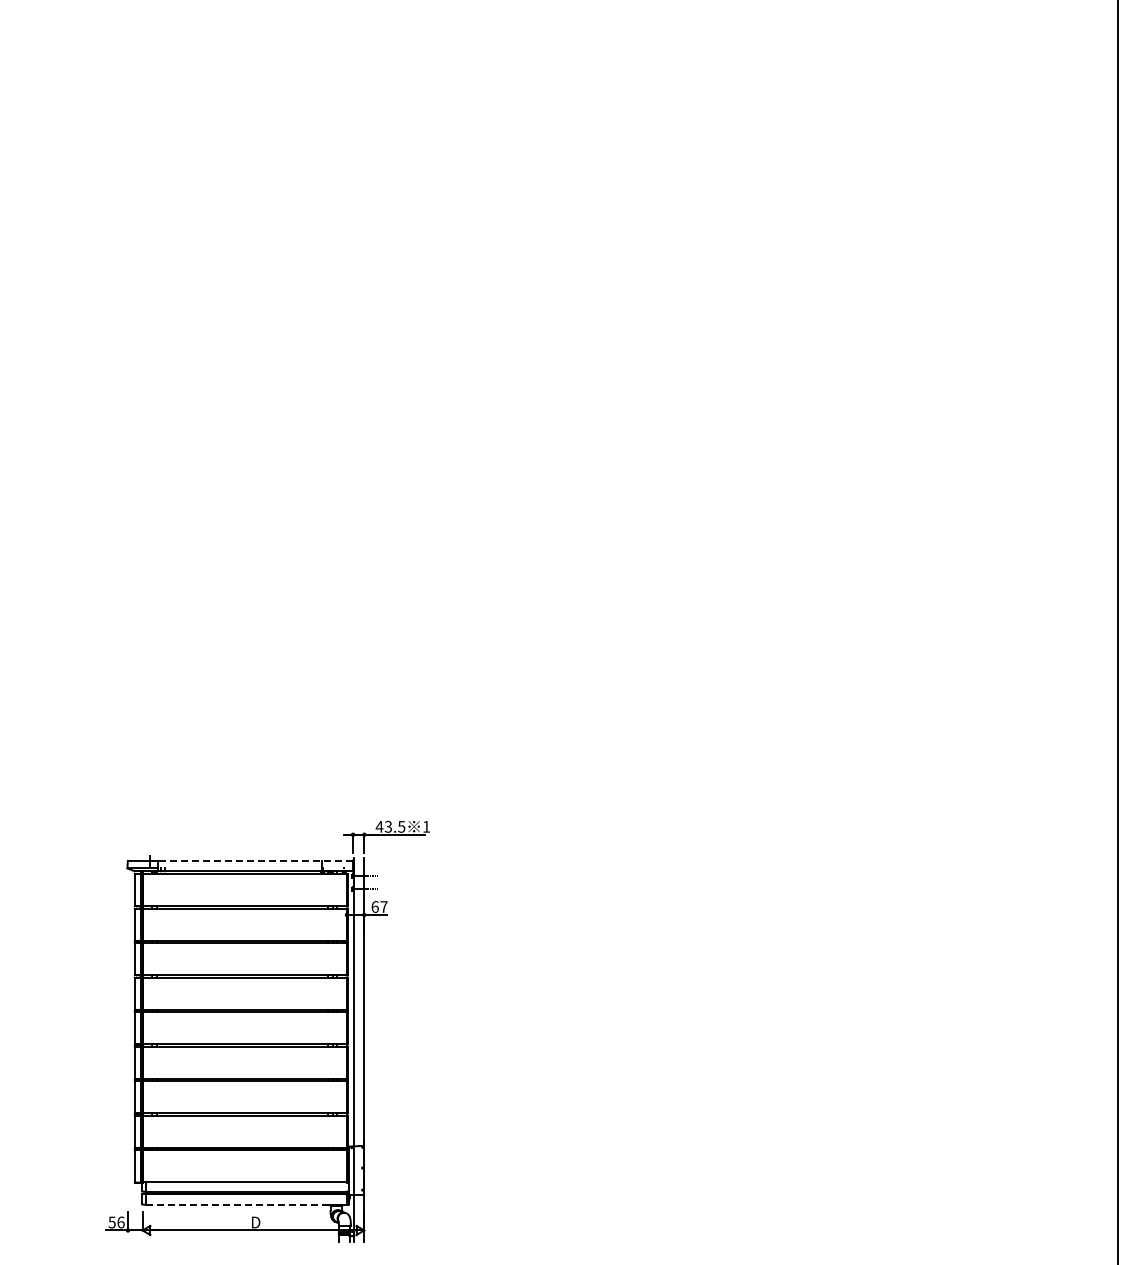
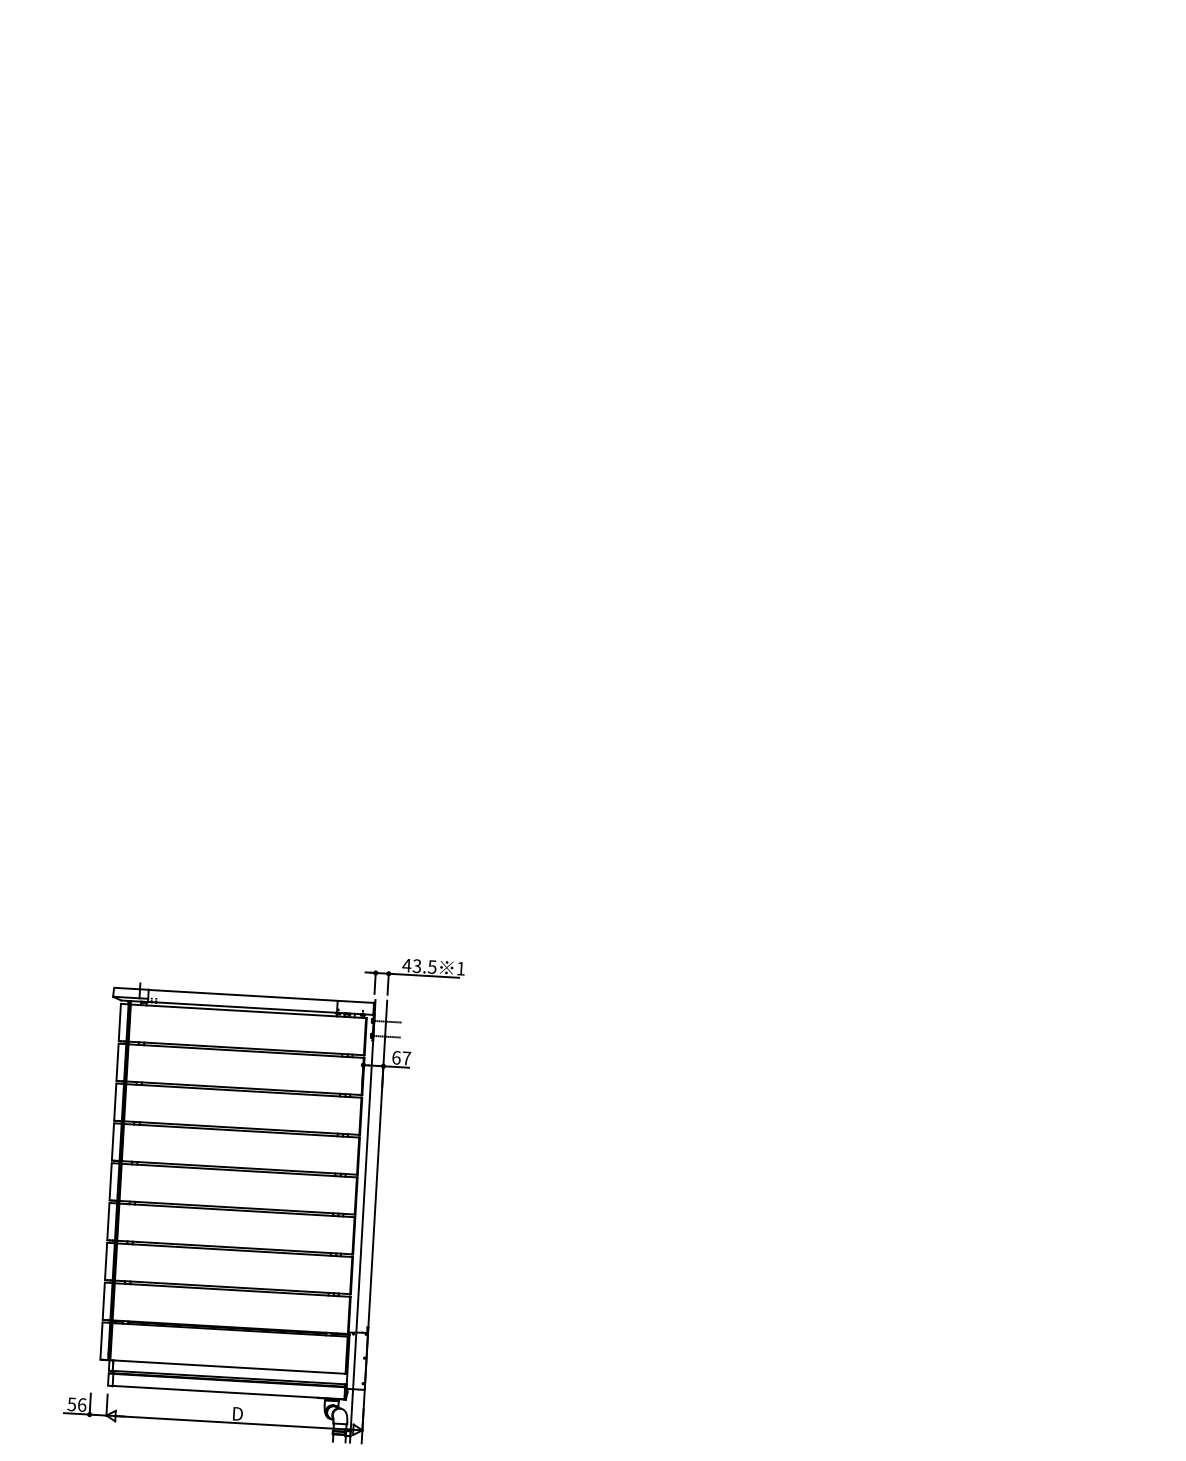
line: (255, 860) -> (261, 996), dashed -> solid
line: (247, 1204) -> (229, 1392), dashed -> solid

